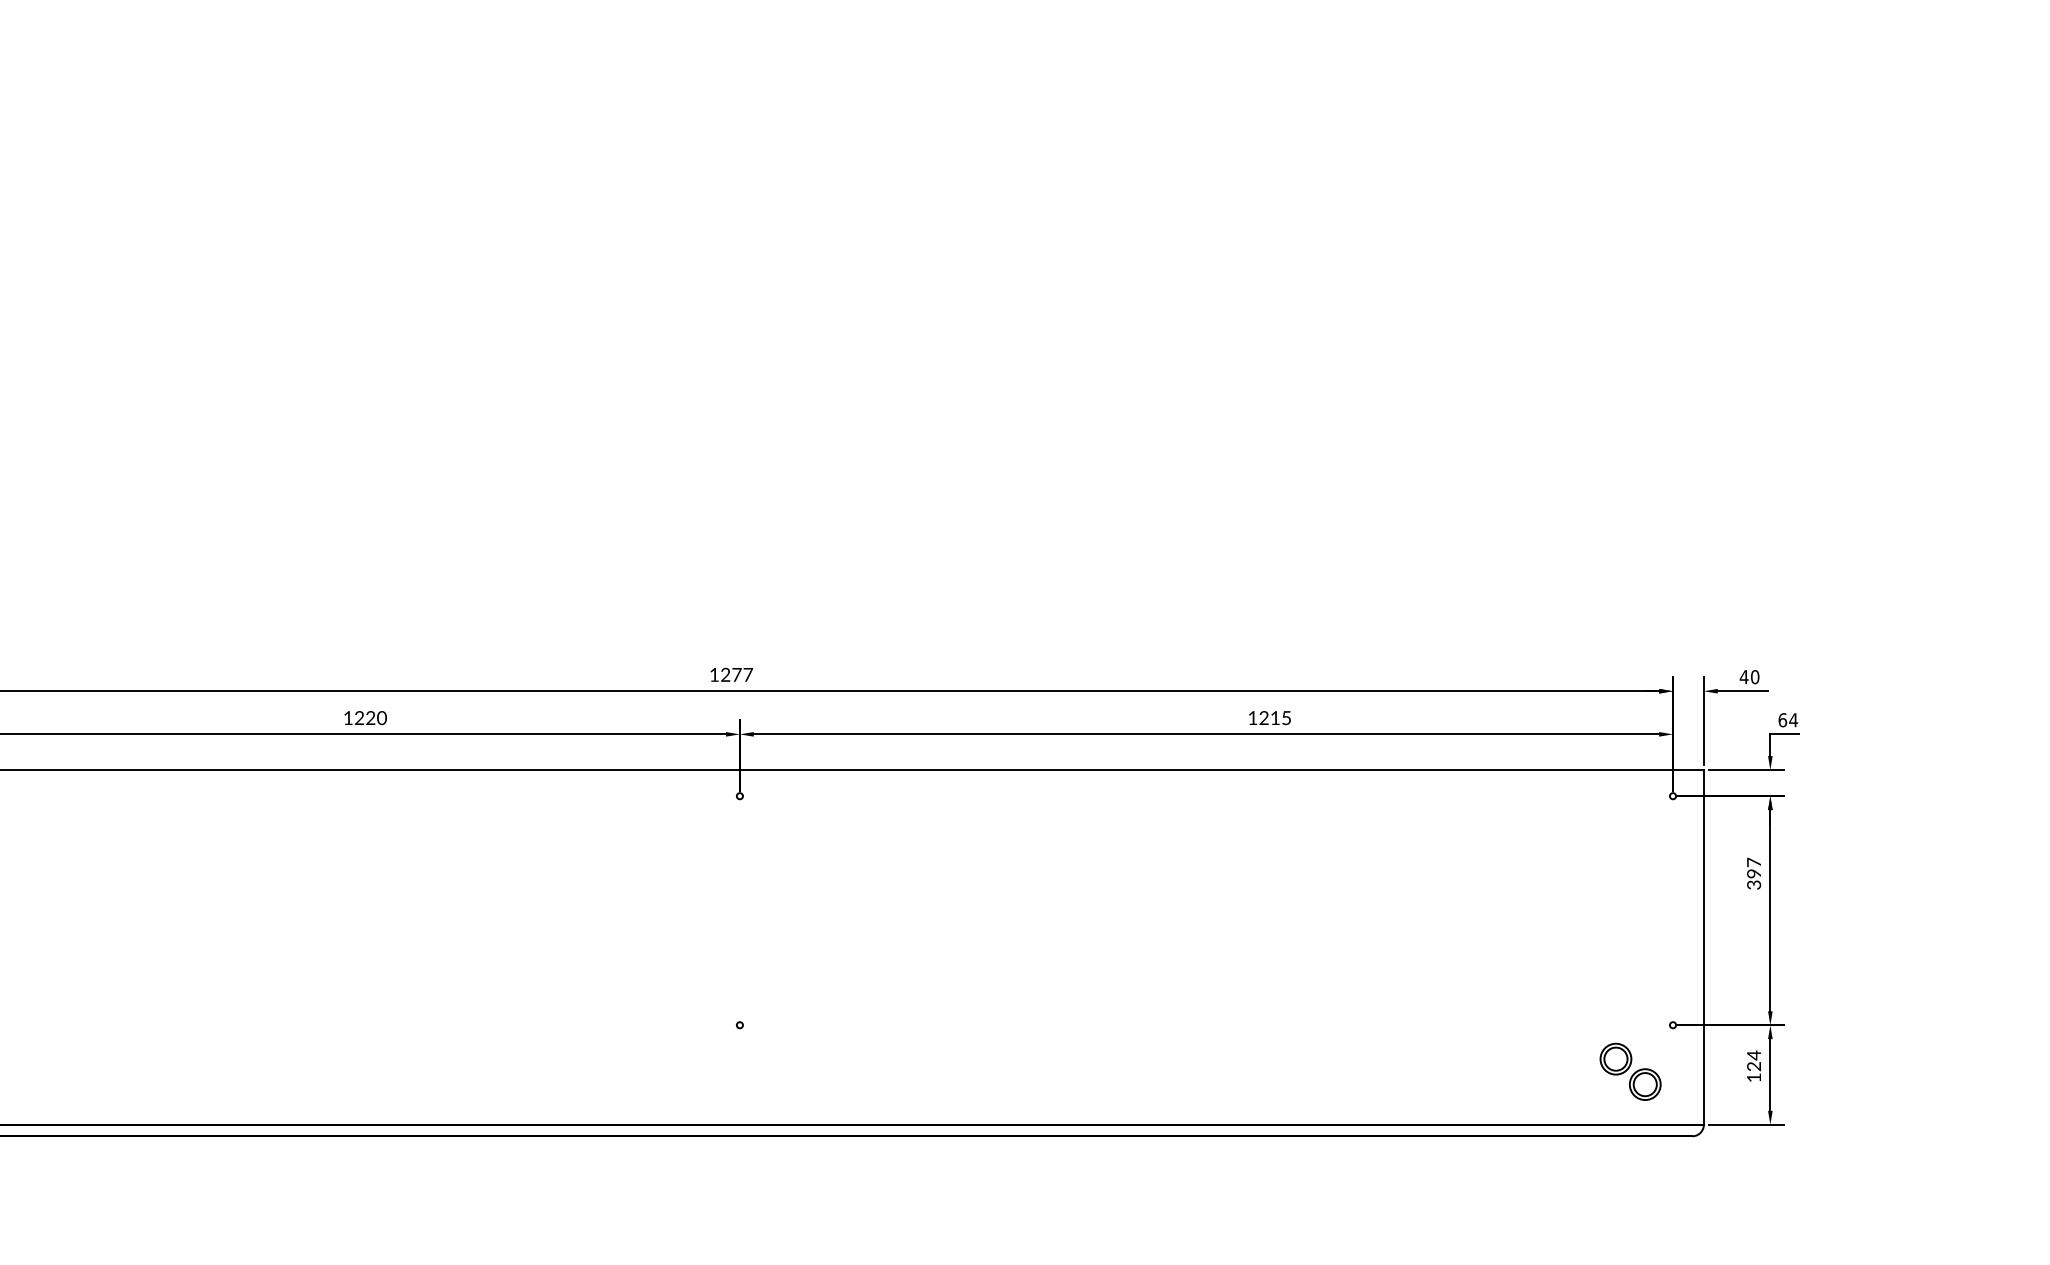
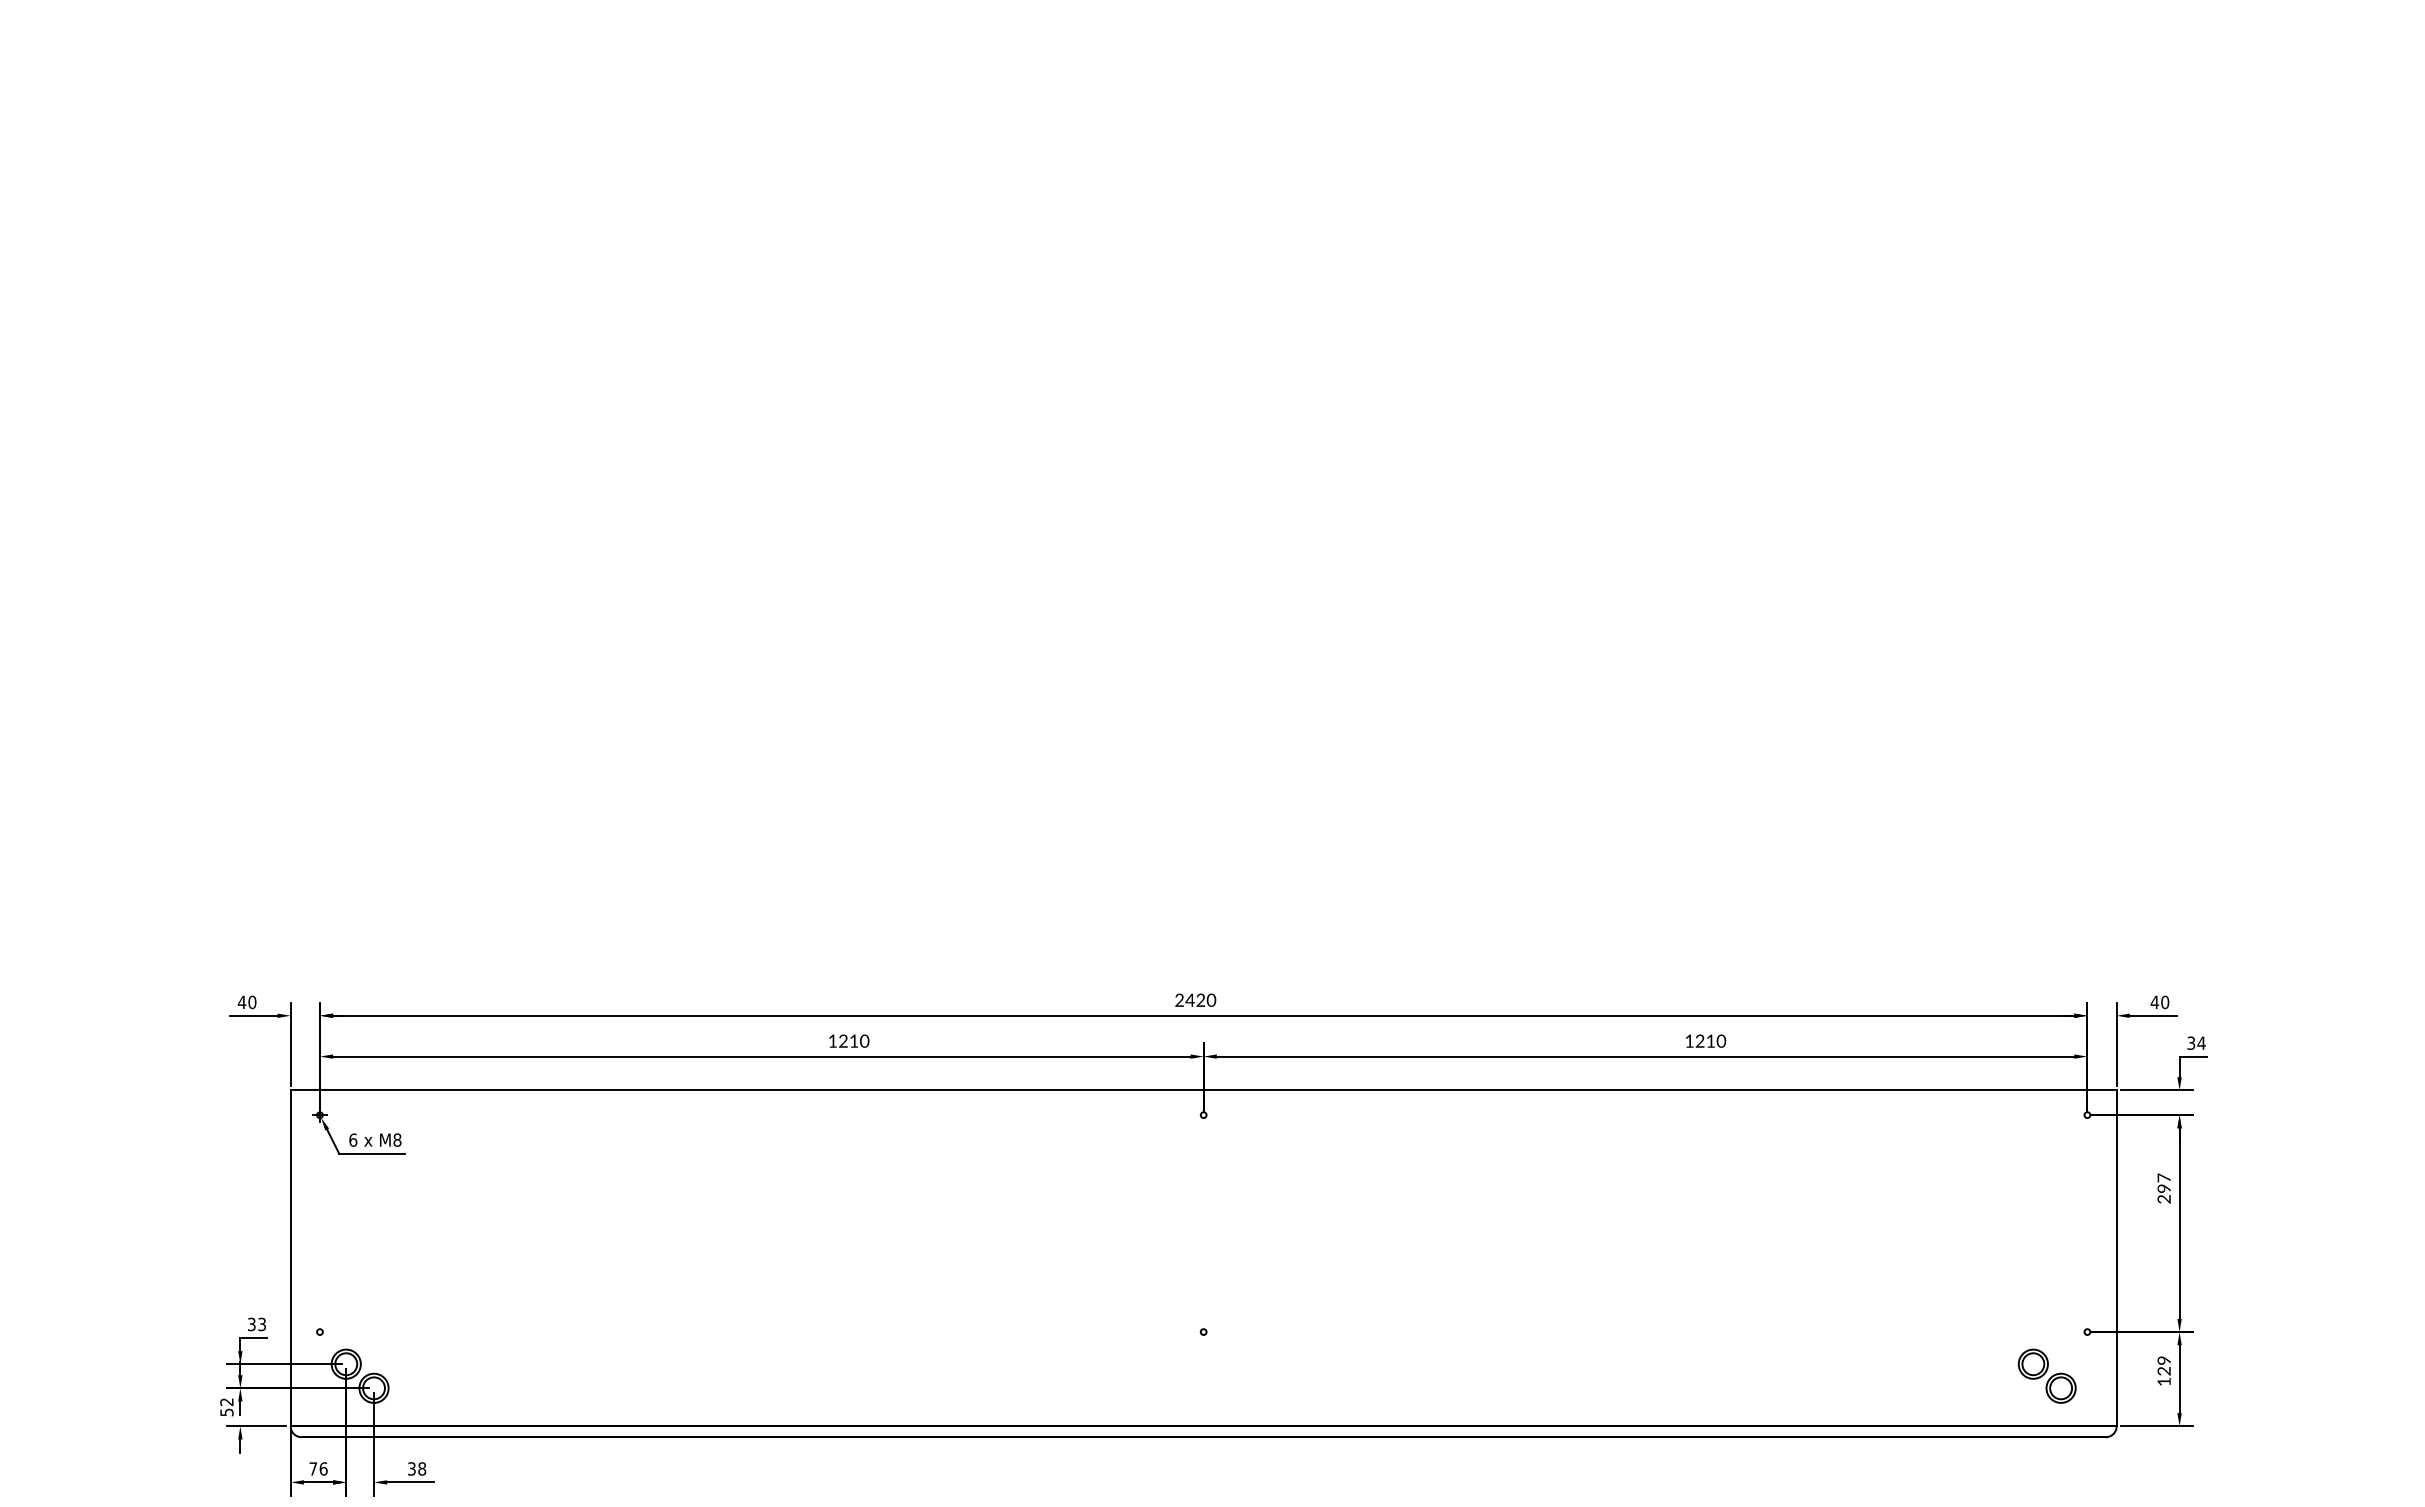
text: (731, 674) -> (1195, 999), 1277 -> 2420
text: (370, 717) -> (853, 1040), 1220 -> 1210
text: (1286, 717) -> (1721, 1040), 1215 -> 1210
text: (1782, 719) -> (2191, 1042), 64 -> 34
text: (1756, 885) -> (2166, 1199), 397 -> 297
text: (1753, 1055) -> (2163, 1360), 124 -> 129

